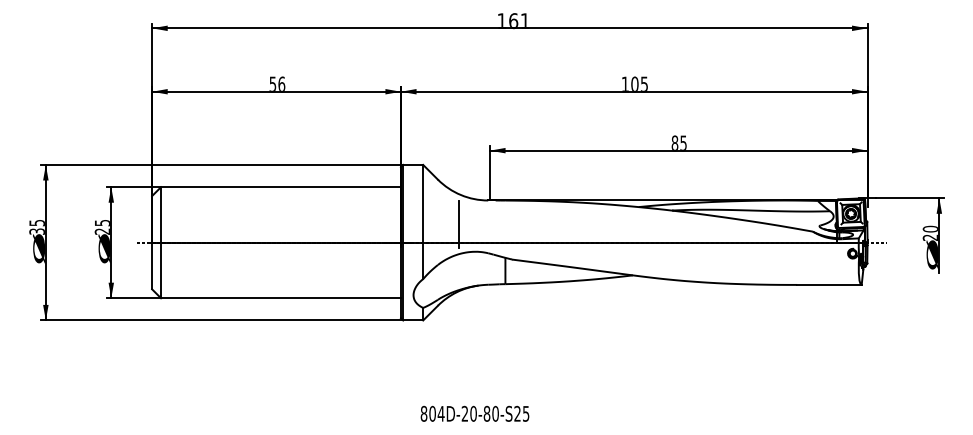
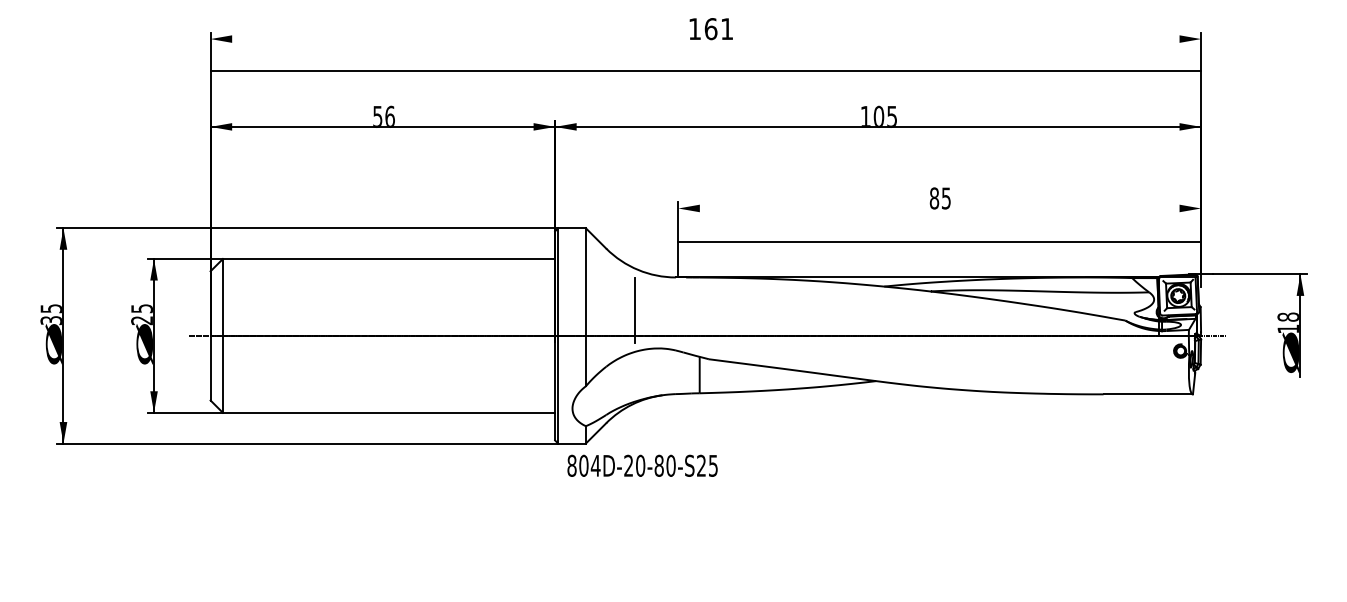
line: (509, 28) -> (705, 71), moved
line: (678, 150) -> (939, 242), moved
text: (929, 233) -> (1287, 322), 20 -> 18
text: (474, 413) -> (642, 465), moved

